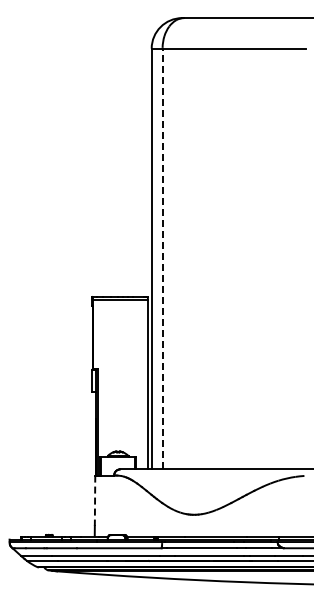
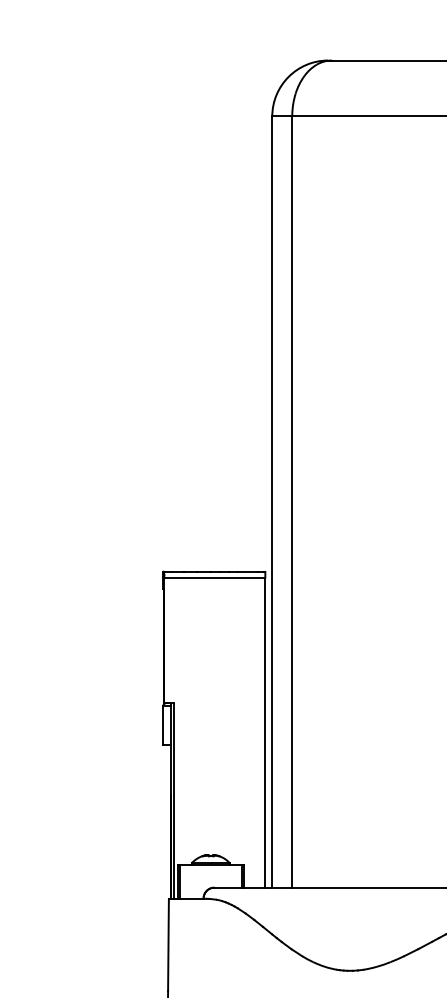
line: (162, 258) -> (292, 501), dashed -> solid
line: (95, 501) -> (169, 946), dashed -> solid

